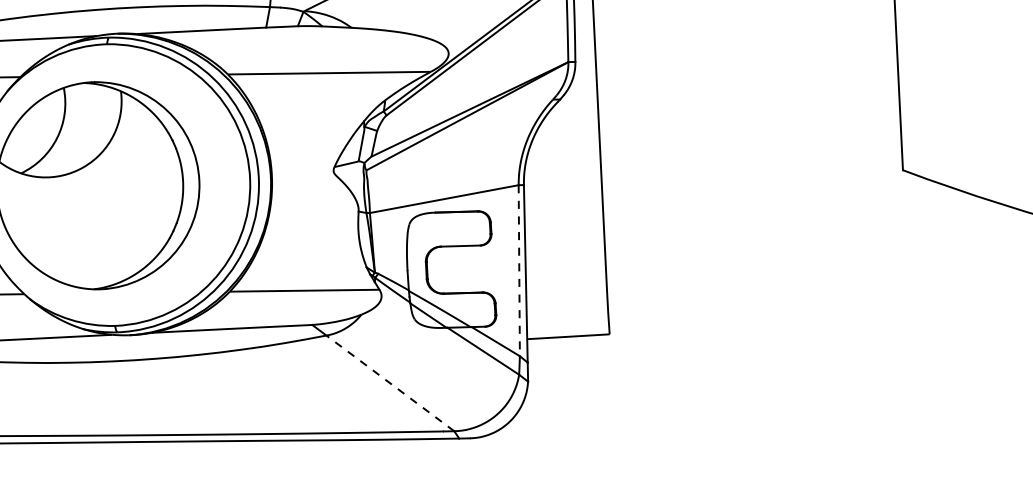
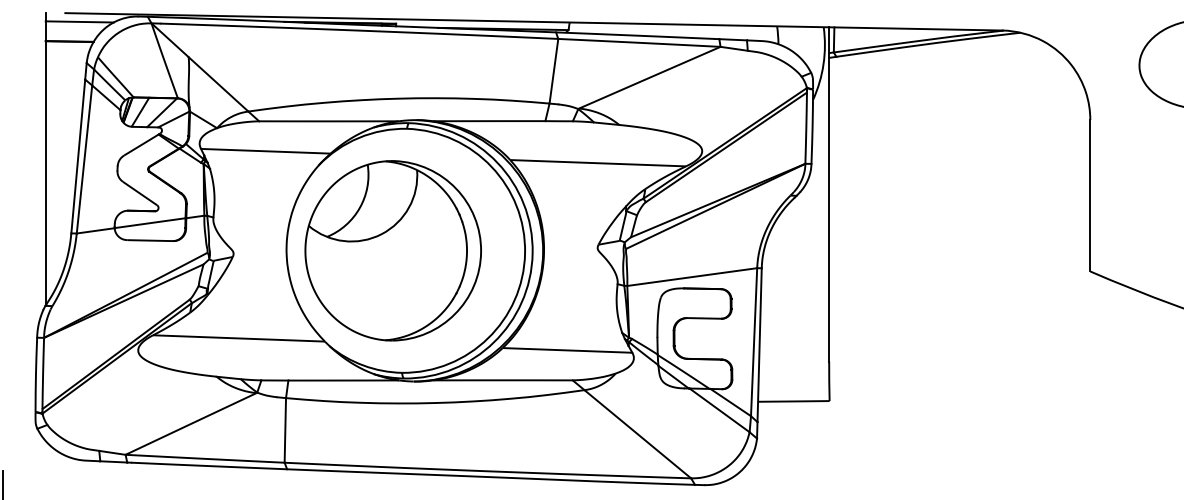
line: (519, 271) -> (754, 342), dashed -> solid
line: (389, 382) -> (637, 433), dashed -> solid

